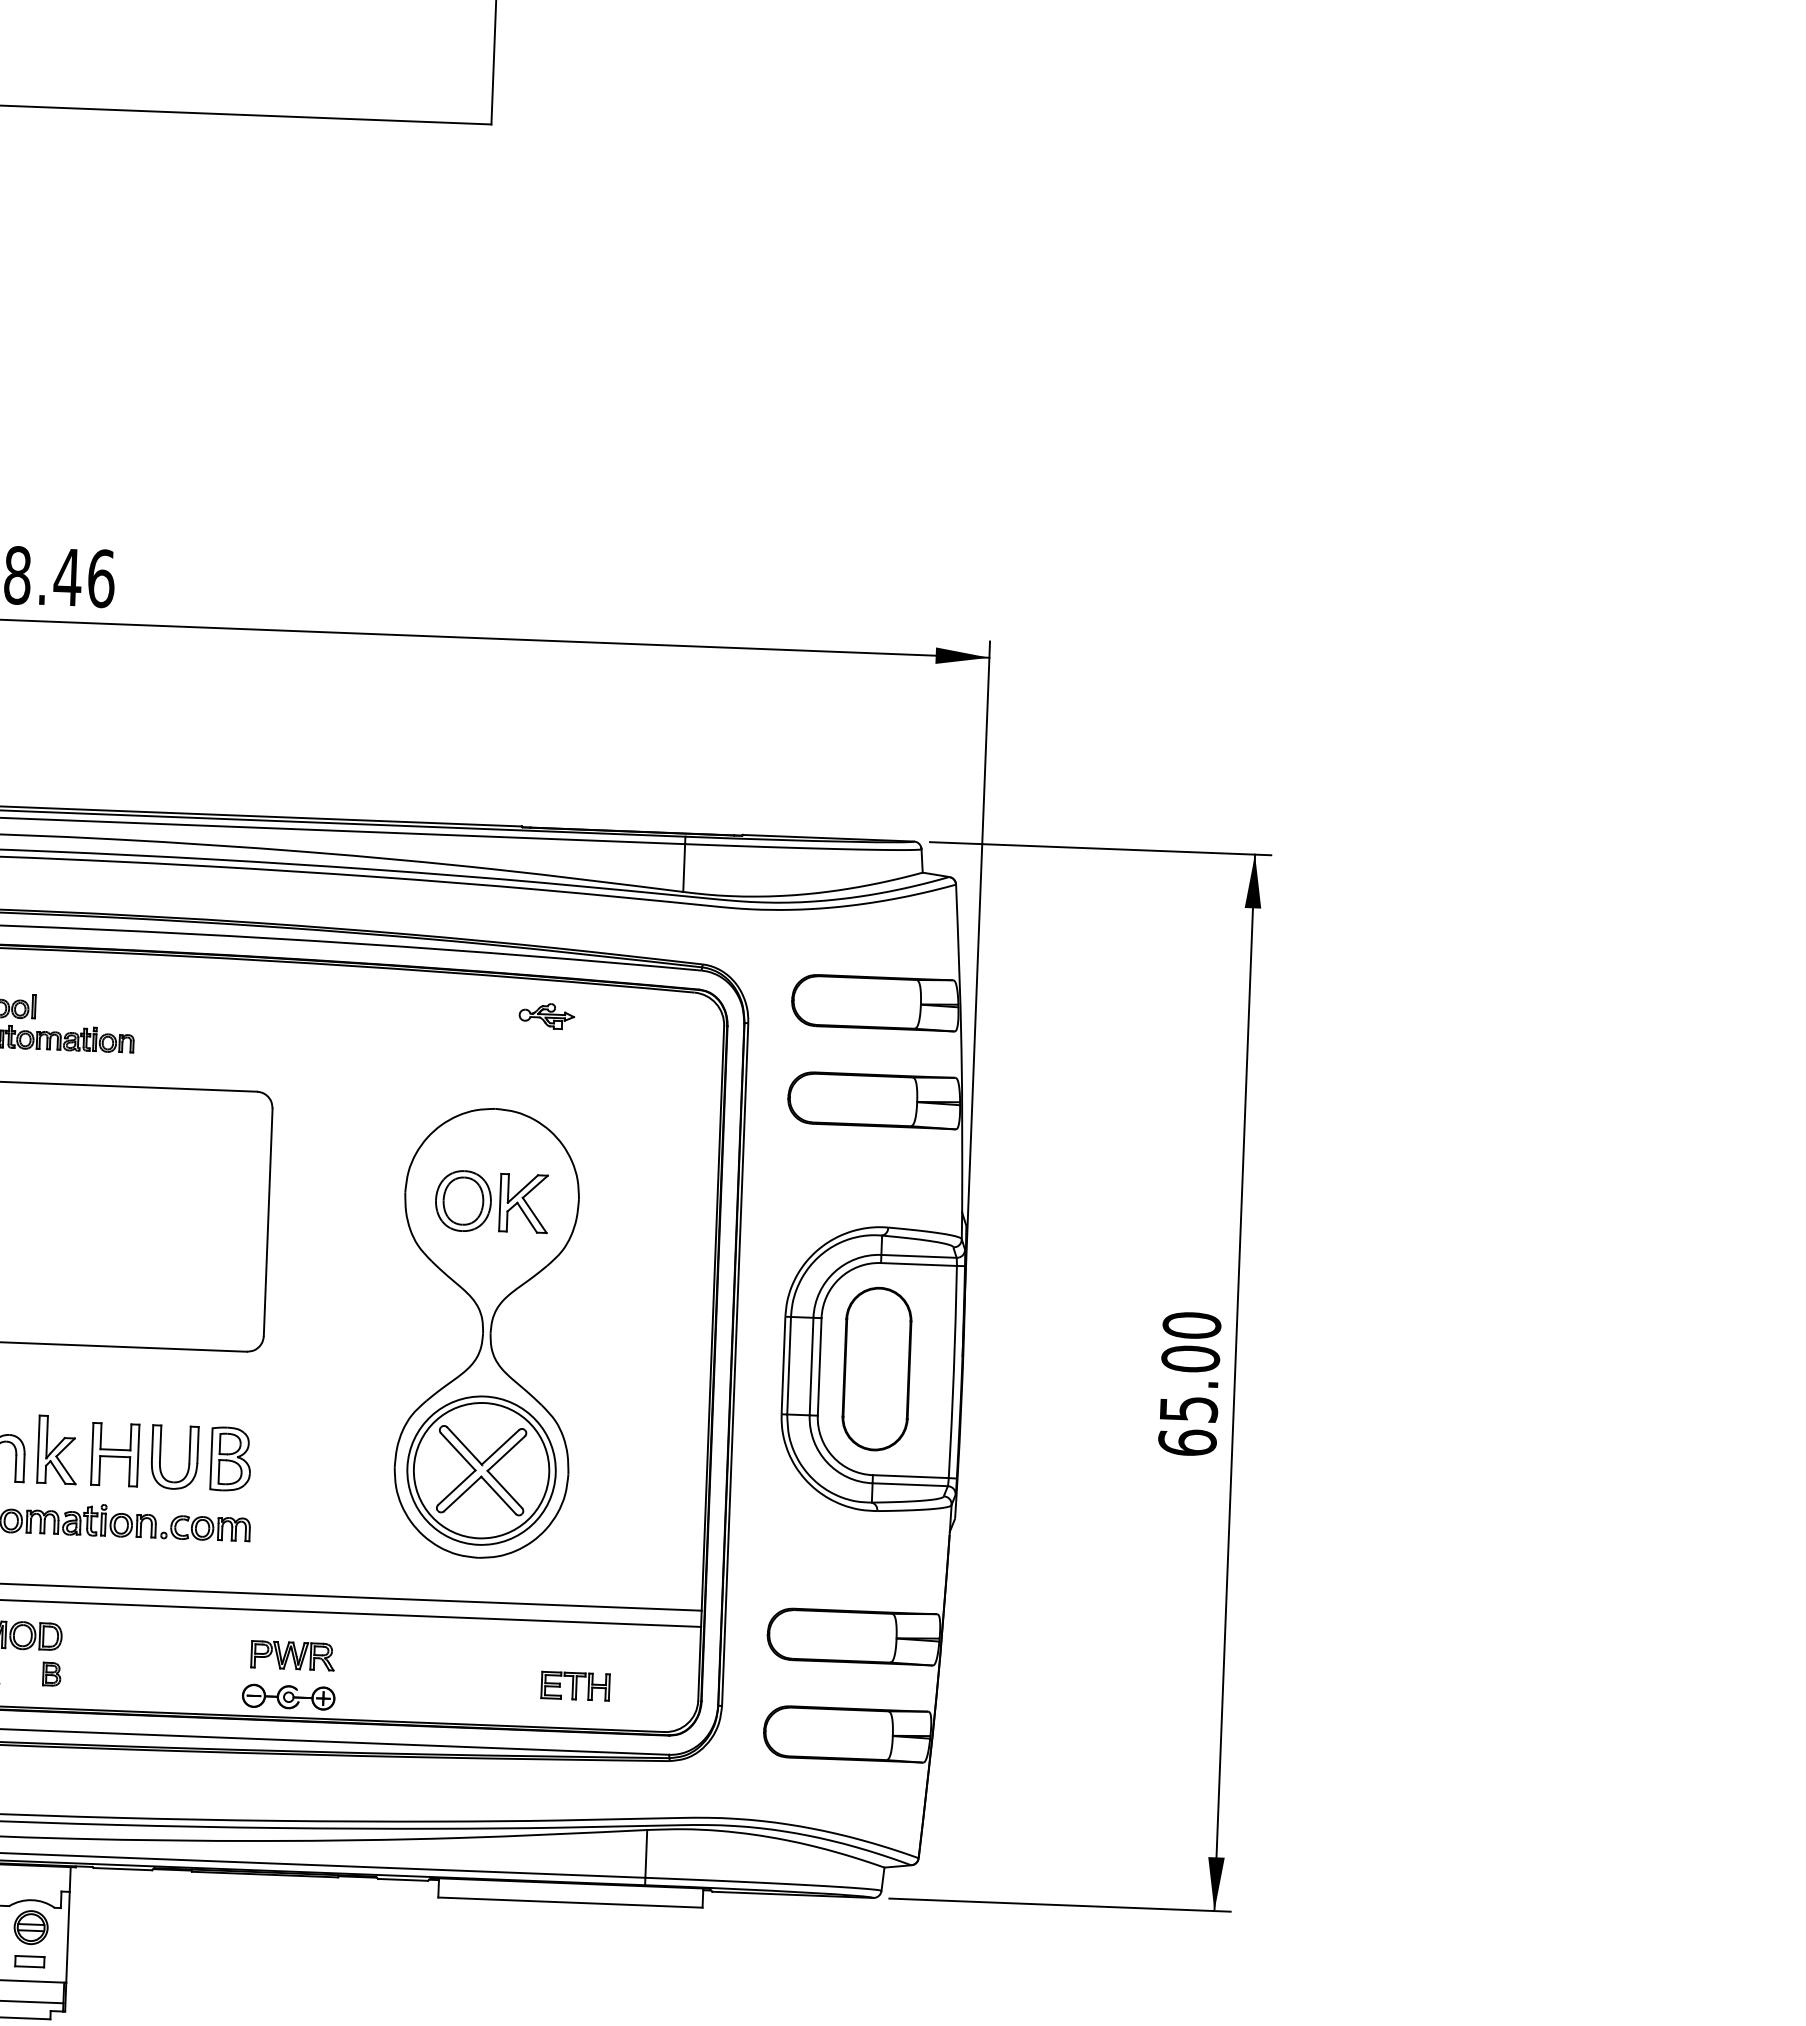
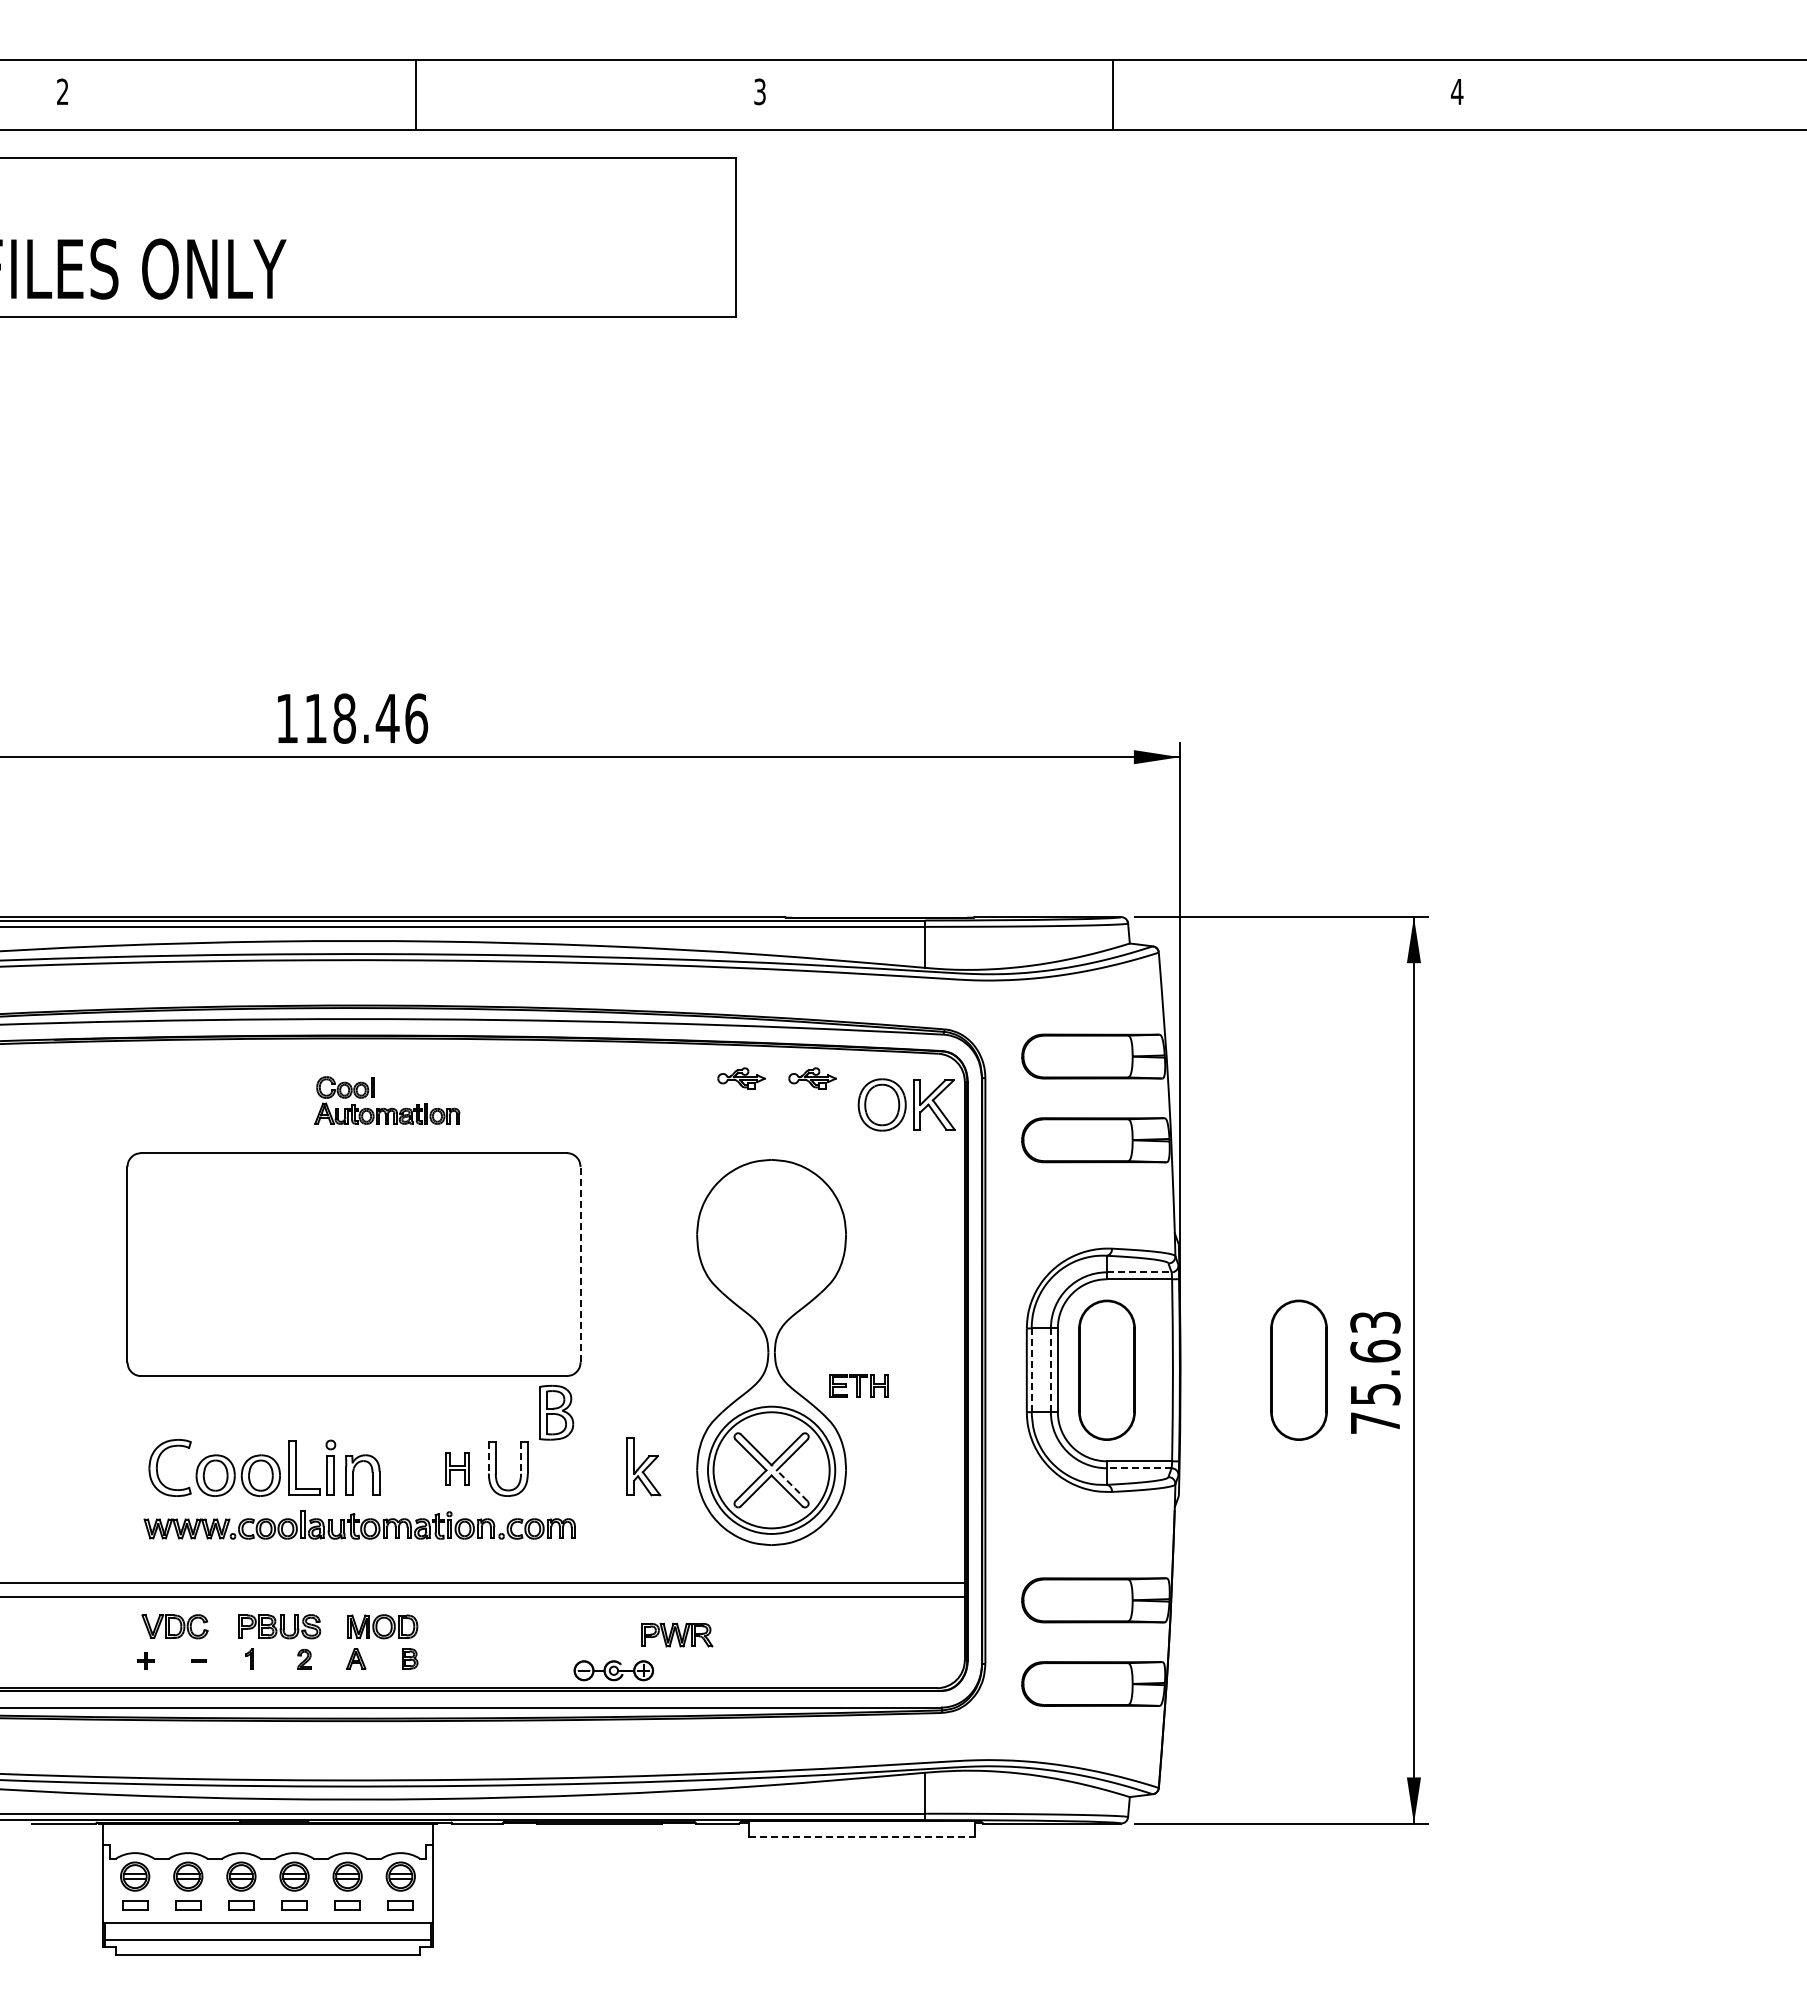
part: (464, 1012) -> (741, 1078), added
part: (491, 1201) -> (906, 1104), moved
line: (268, 1222) -> (580, 1264), solid -> dashed
line: (919, 1256) -> (1139, 1272), solid -> dashed
line: (788, 1365) -> (1031, 1370), solid -> dashed
line: (811, 1366) -> (1050, 1370), solid -> dashed
part: (1100, 1376) -> (1298, 1369), added
text: (1189, 1383) -> (1375, 1372), 65.00 -> 75.63
line: (152, 1443) -> (488, 1457), solid -> dashed
line: (190, 1445) -> (521, 1458), solid -> dashed
part: (57, 1449) -> (643, 1466), moved
part: (115, 1454) -> (457, 1468), size x0.6
part: (230, 1458) -> (556, 1412), moved
line: (909, 1484) -> (1138, 1468), solid -> dashed
line: (505, 1489) -> (792, 1485), solid -> dashed
part: (293, 1655) -> (677, 1634), moved
part: (574, 1685) -> (858, 1385), moved
line: (571, 1902) -> (862, 1837), solid -> dashed

